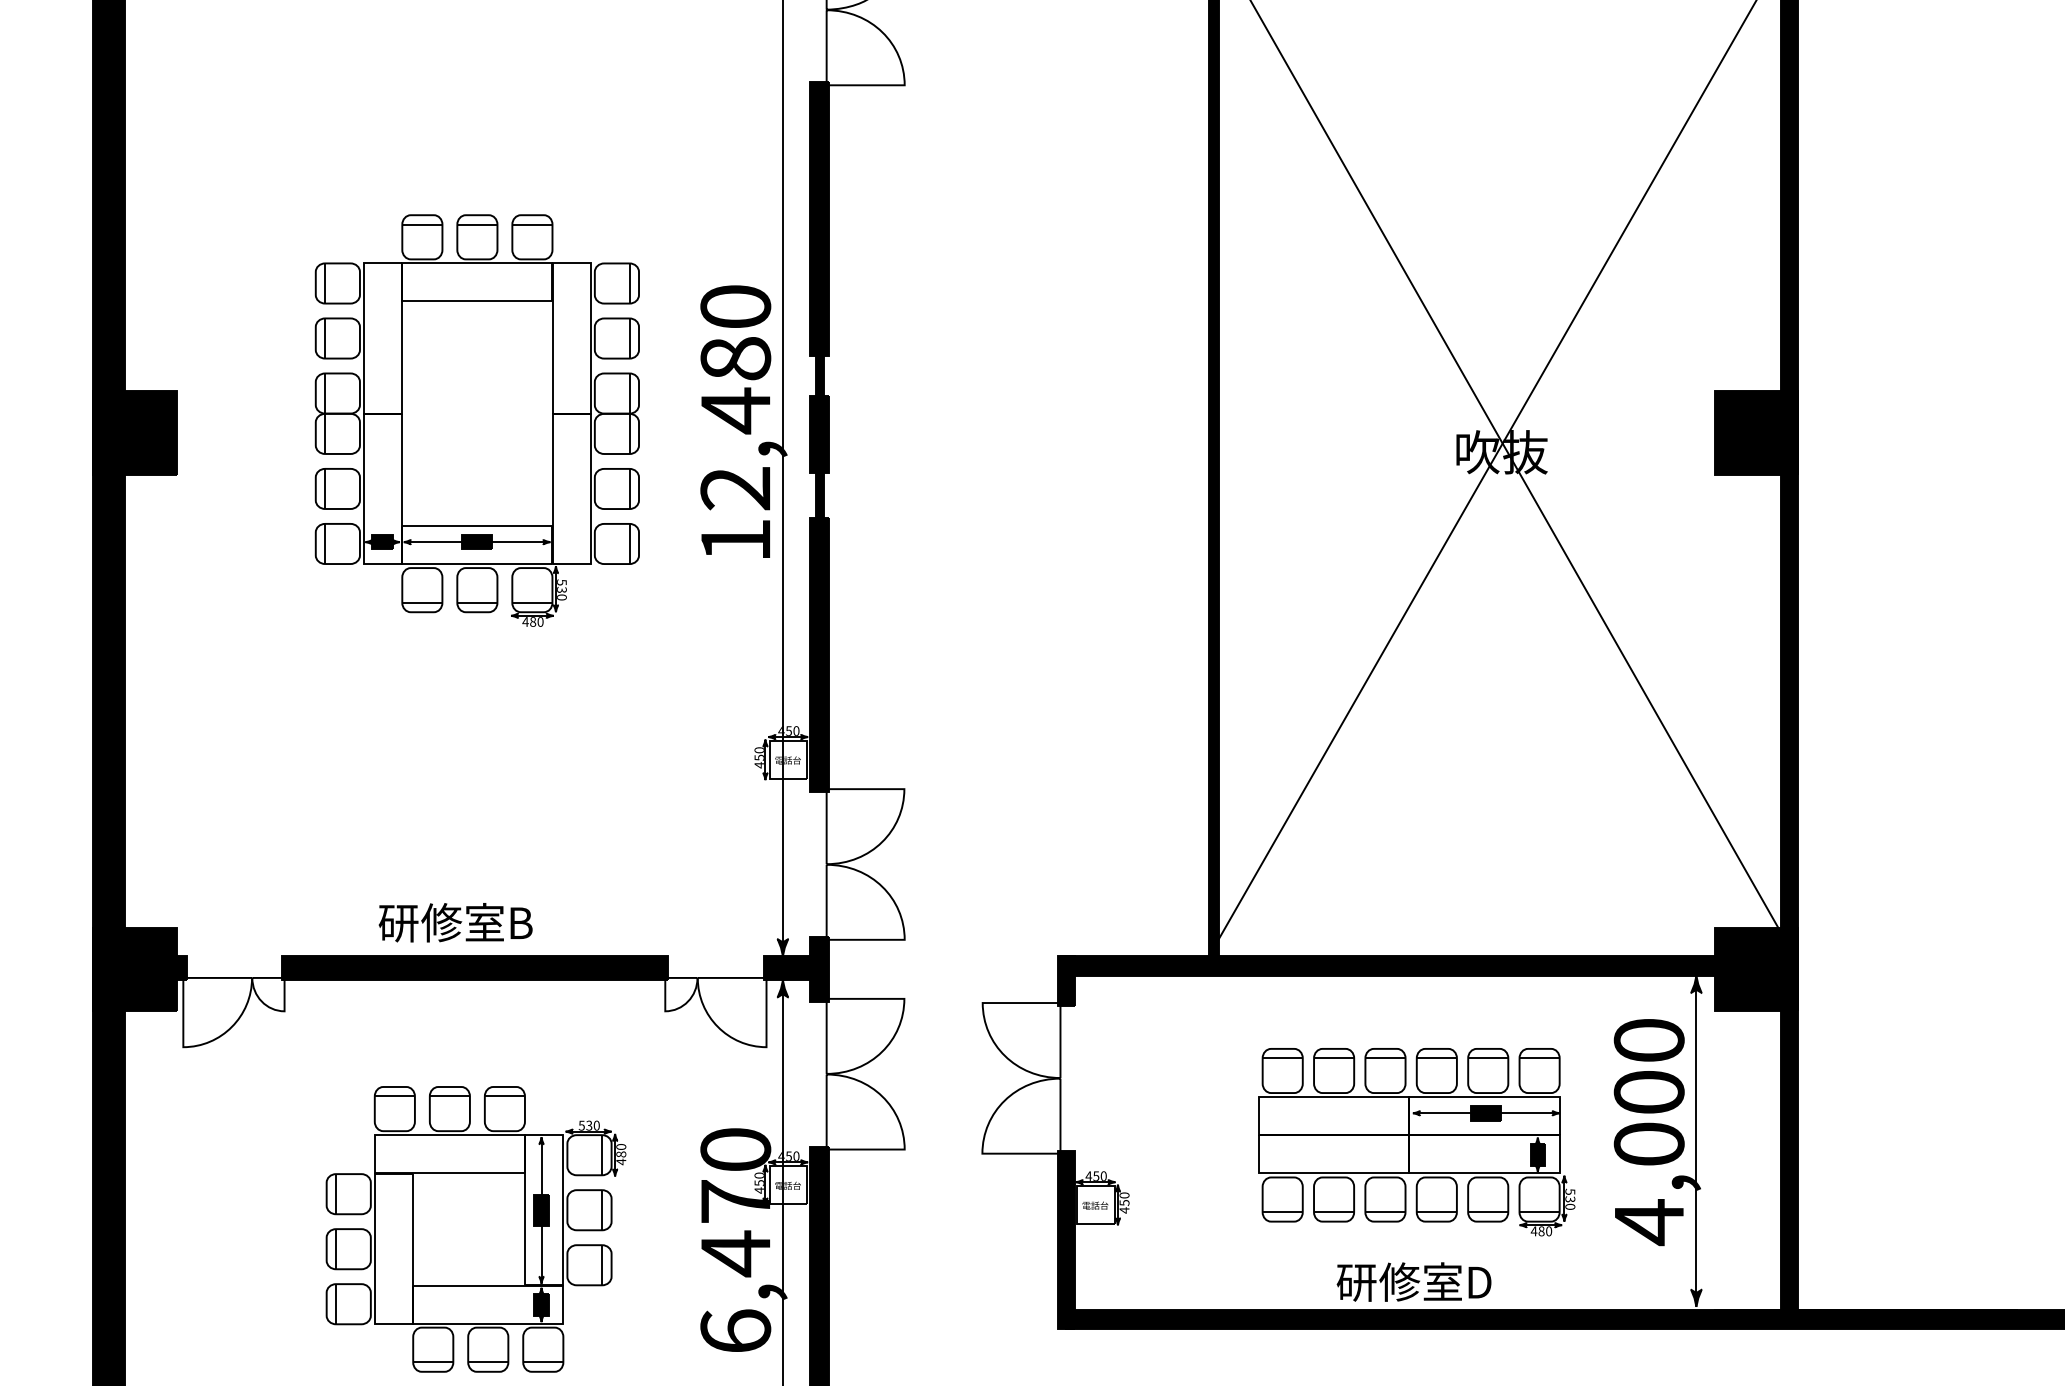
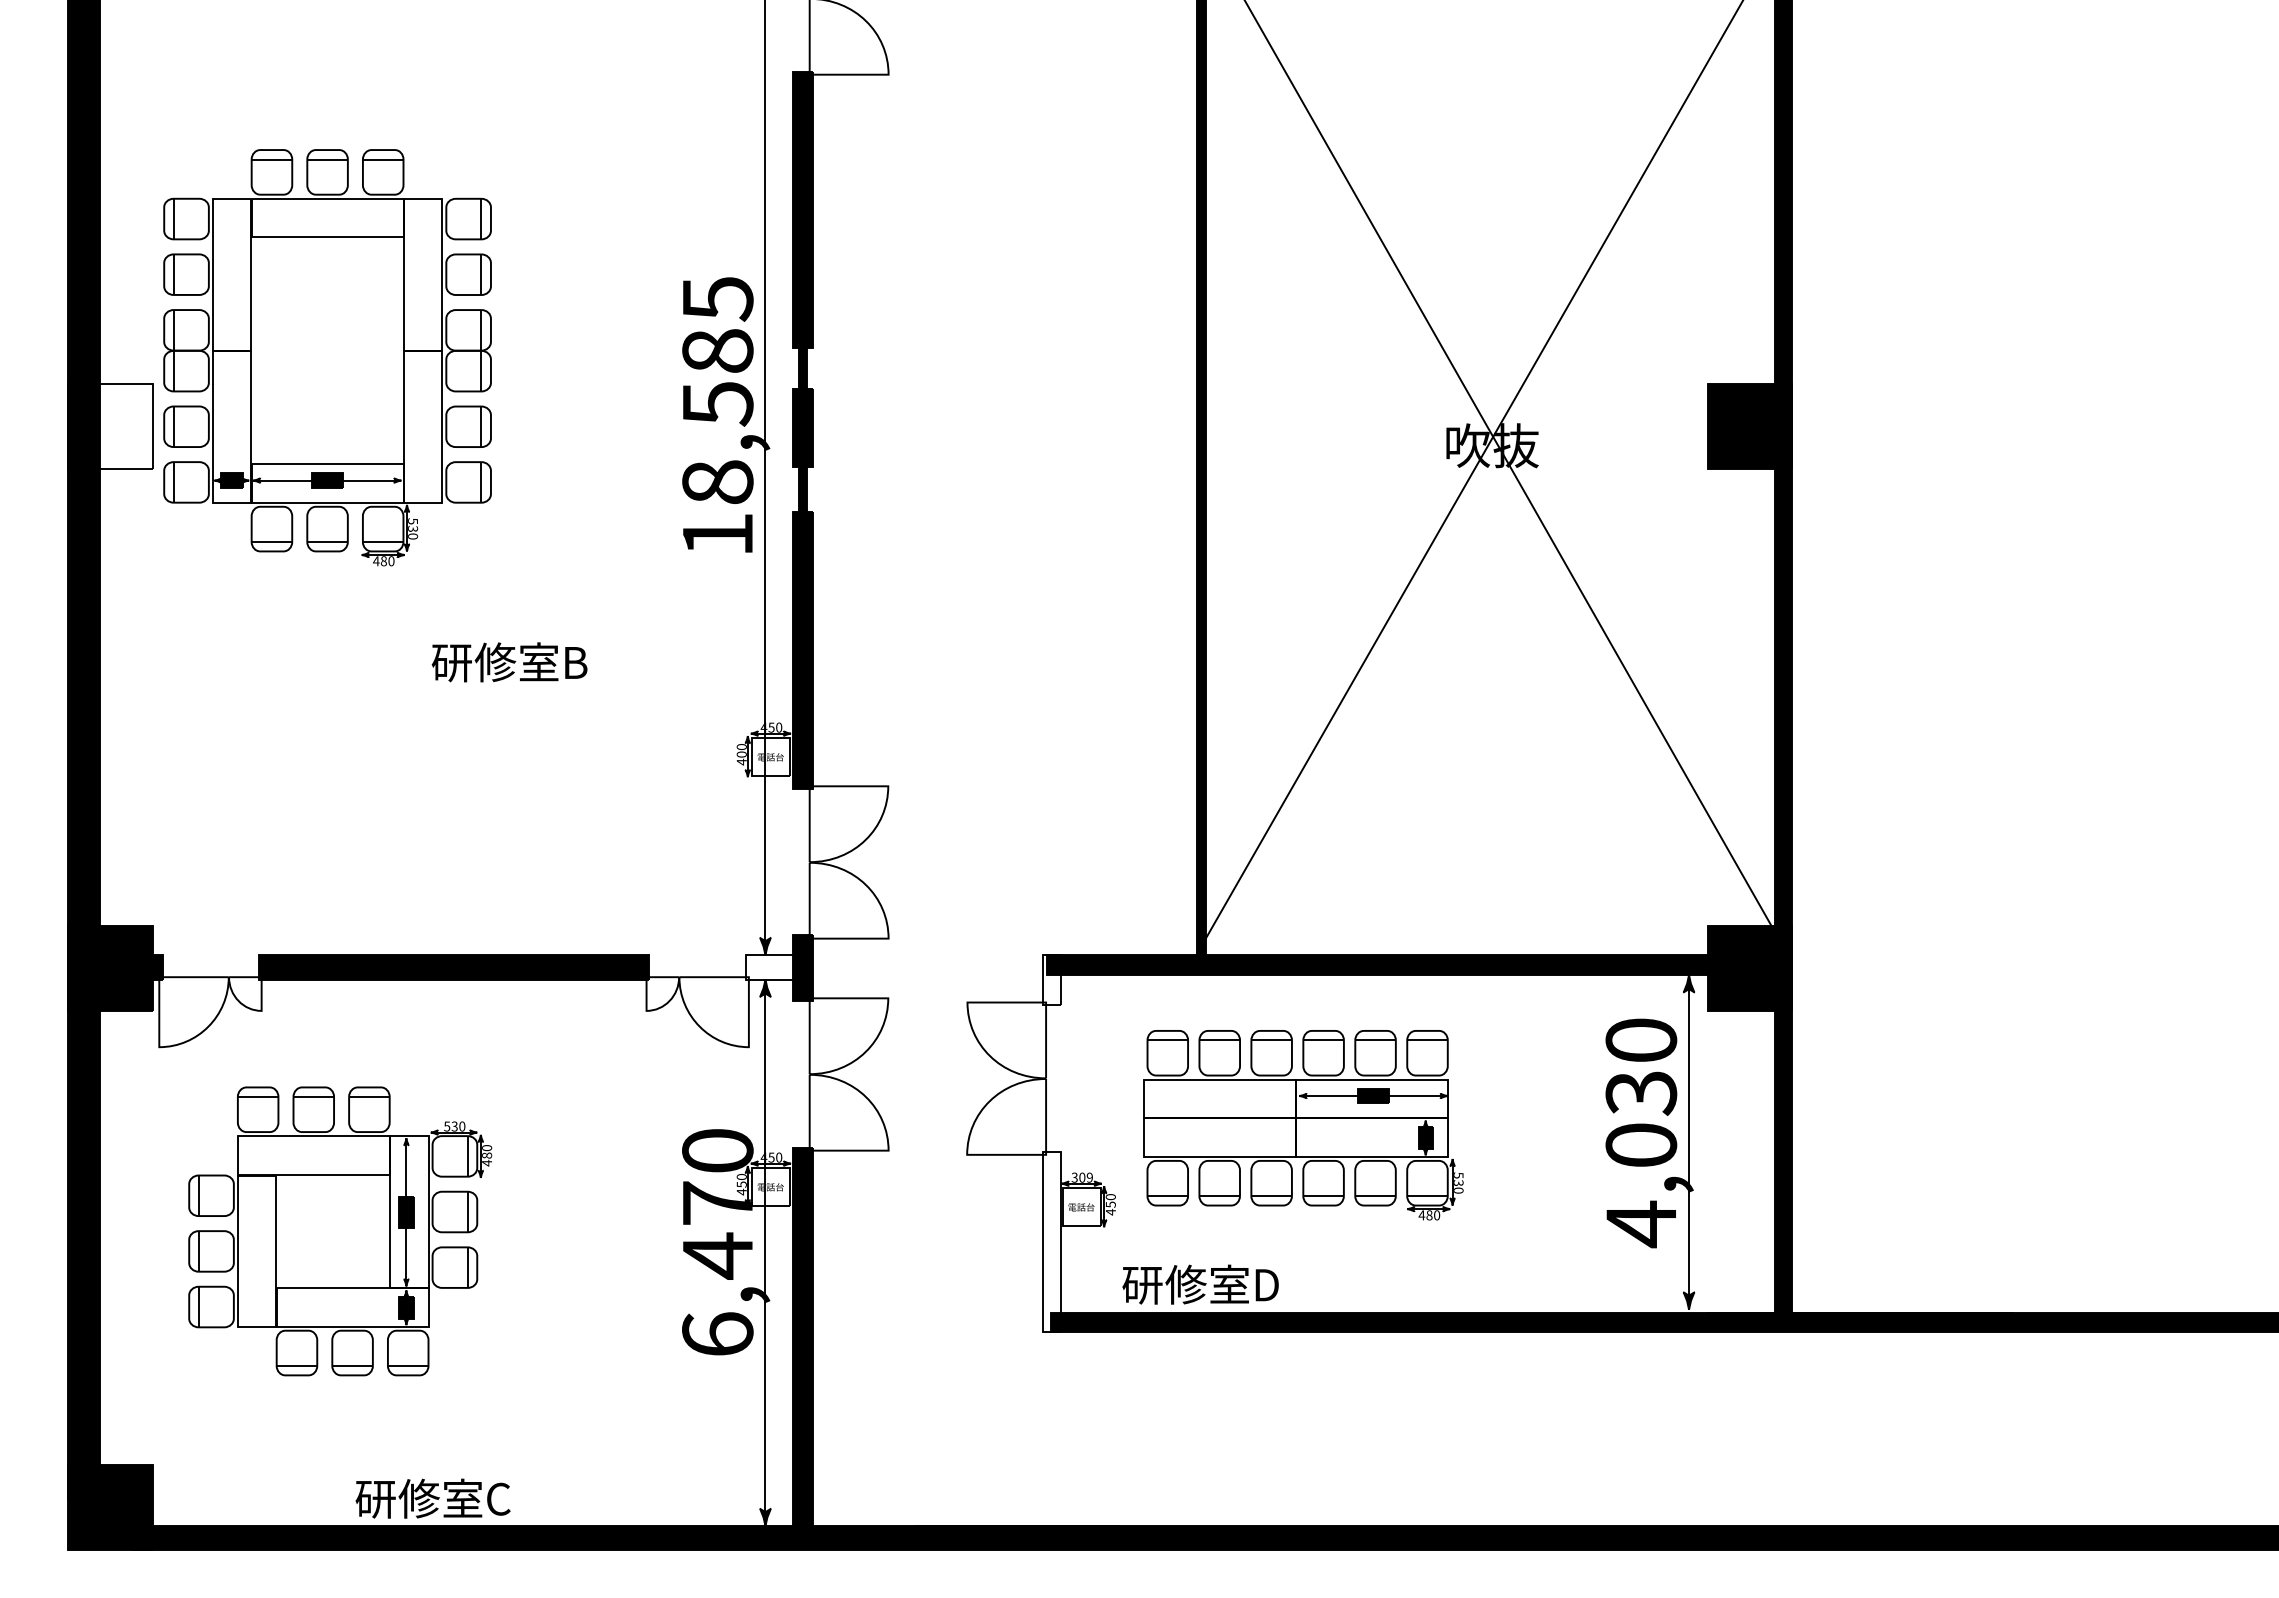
text: (735, 397) -> (717, 390), 12,480 -> 18,585
part: (477, 420) -> (327, 357), moved
fill: (135, 433) -> (110, 426), removed
text: (759, 757) -> (741, 754), 450 -> 400
text: (455, 922) -> (509, 662), moved
fill: (793, 968) -> (776, 967), removed
fill: (1065, 981) -> (1051, 980), removed
text: (1649, 1093) -> (1641, 1093), 4,000 -> 4,030
part: (1416, 1142) -> (1303, 1125), moved
text: (1095, 1176) -> (1081, 1177), 450 -> 309
part: (476, 1229) -> (340, 1231), moved
fill: (1065, 1240) -> (1051, 1242), removed
text: (1413, 1281) -> (1200, 1284), moved

